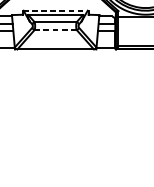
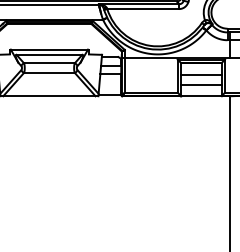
line: (55, 10) -> (49, 49), dashed -> solid
line: (54, 29) -> (48, 72), dashed -> solid

